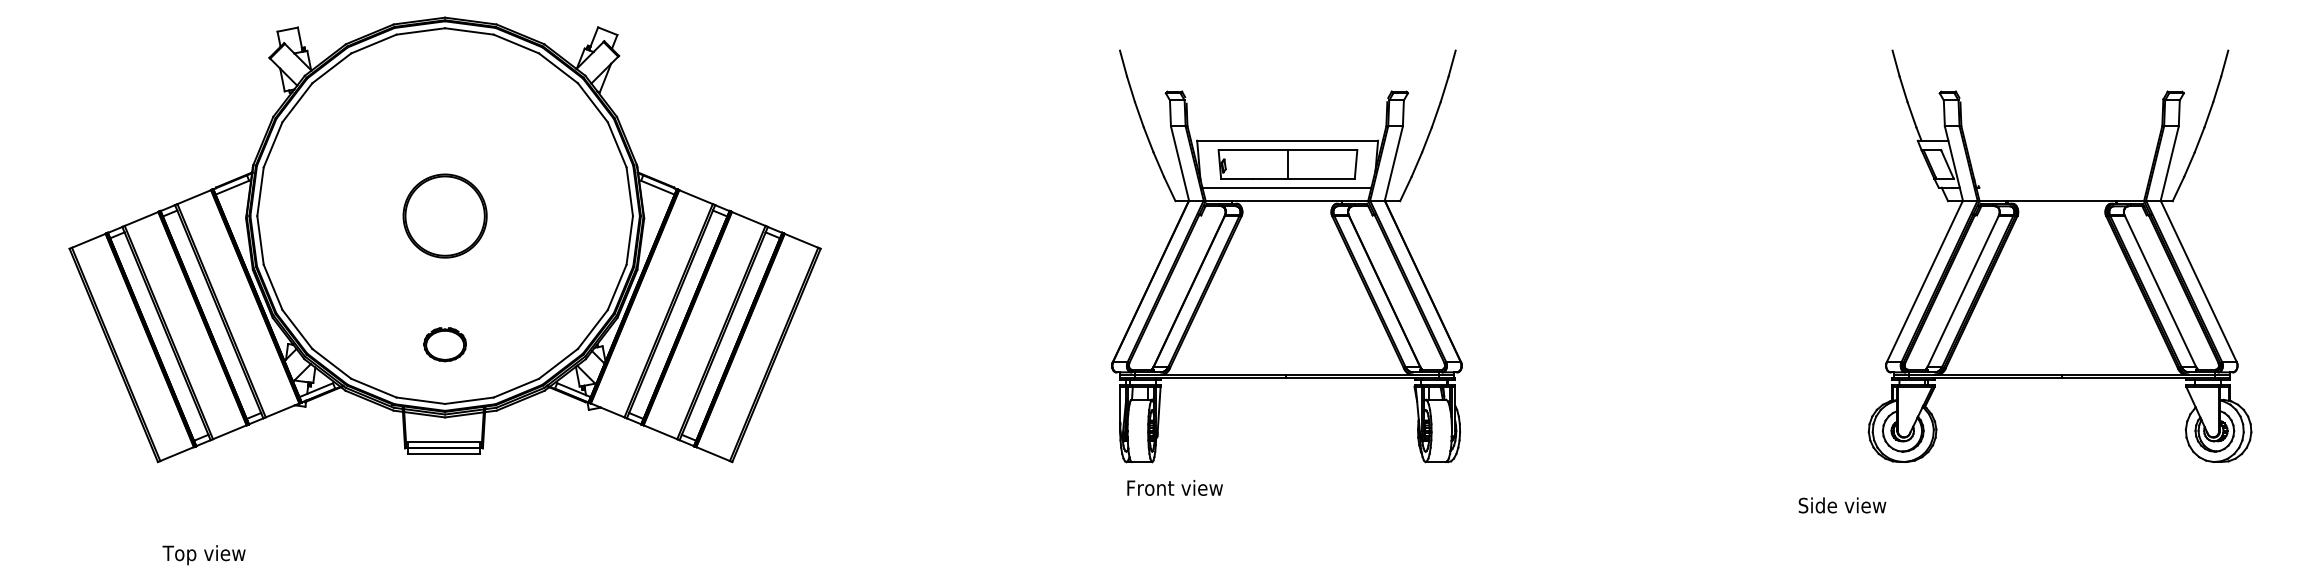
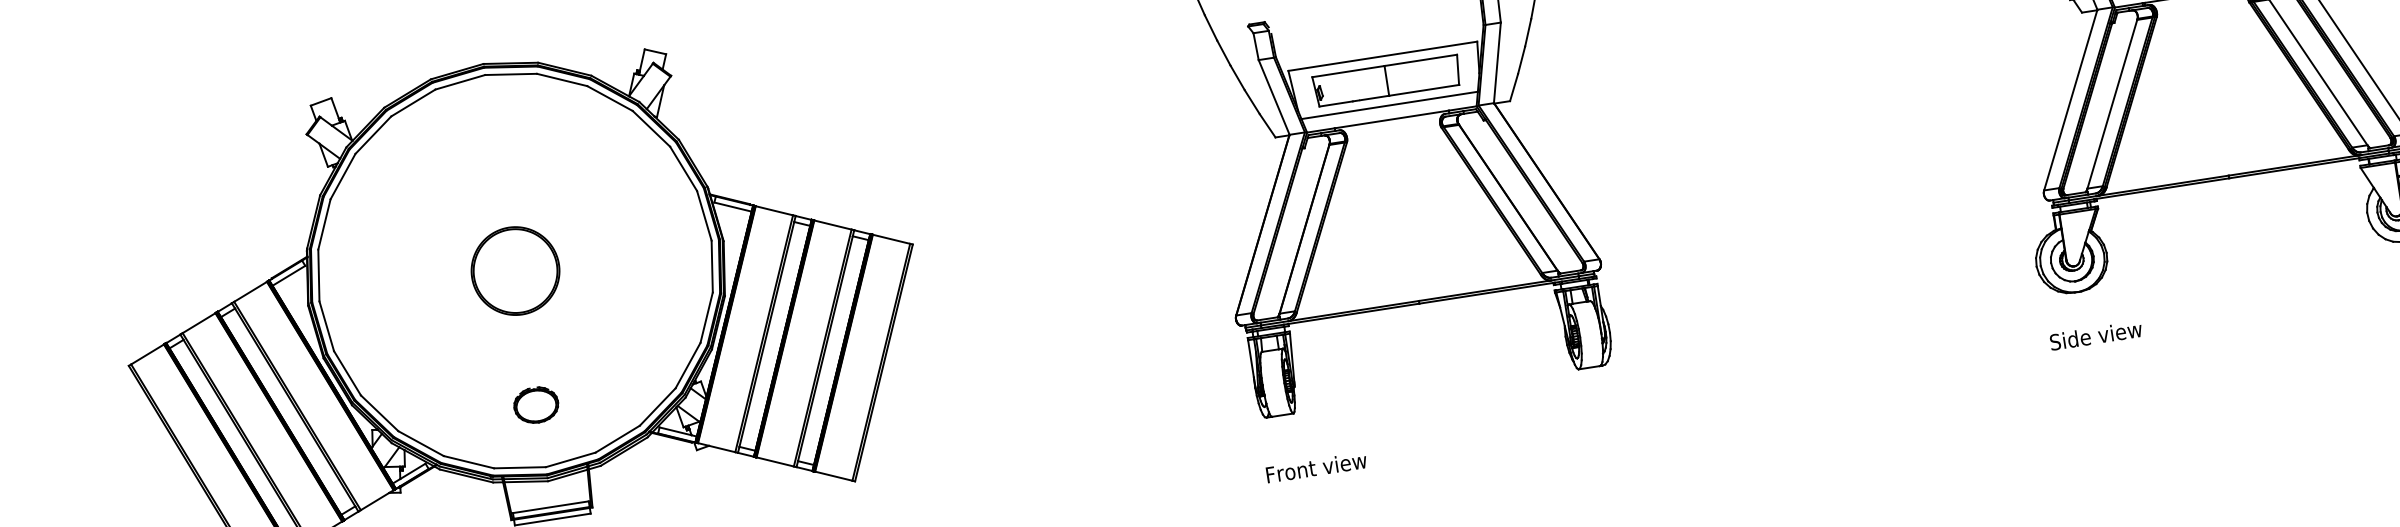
text: (1174, 487) -> (1315, 467), moved
text: (1842, 505) -> (2096, 335), moved

